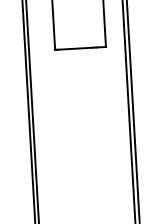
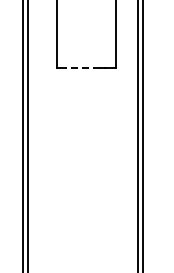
line: (75, 48) -> (80, 67), solid -> dashed

